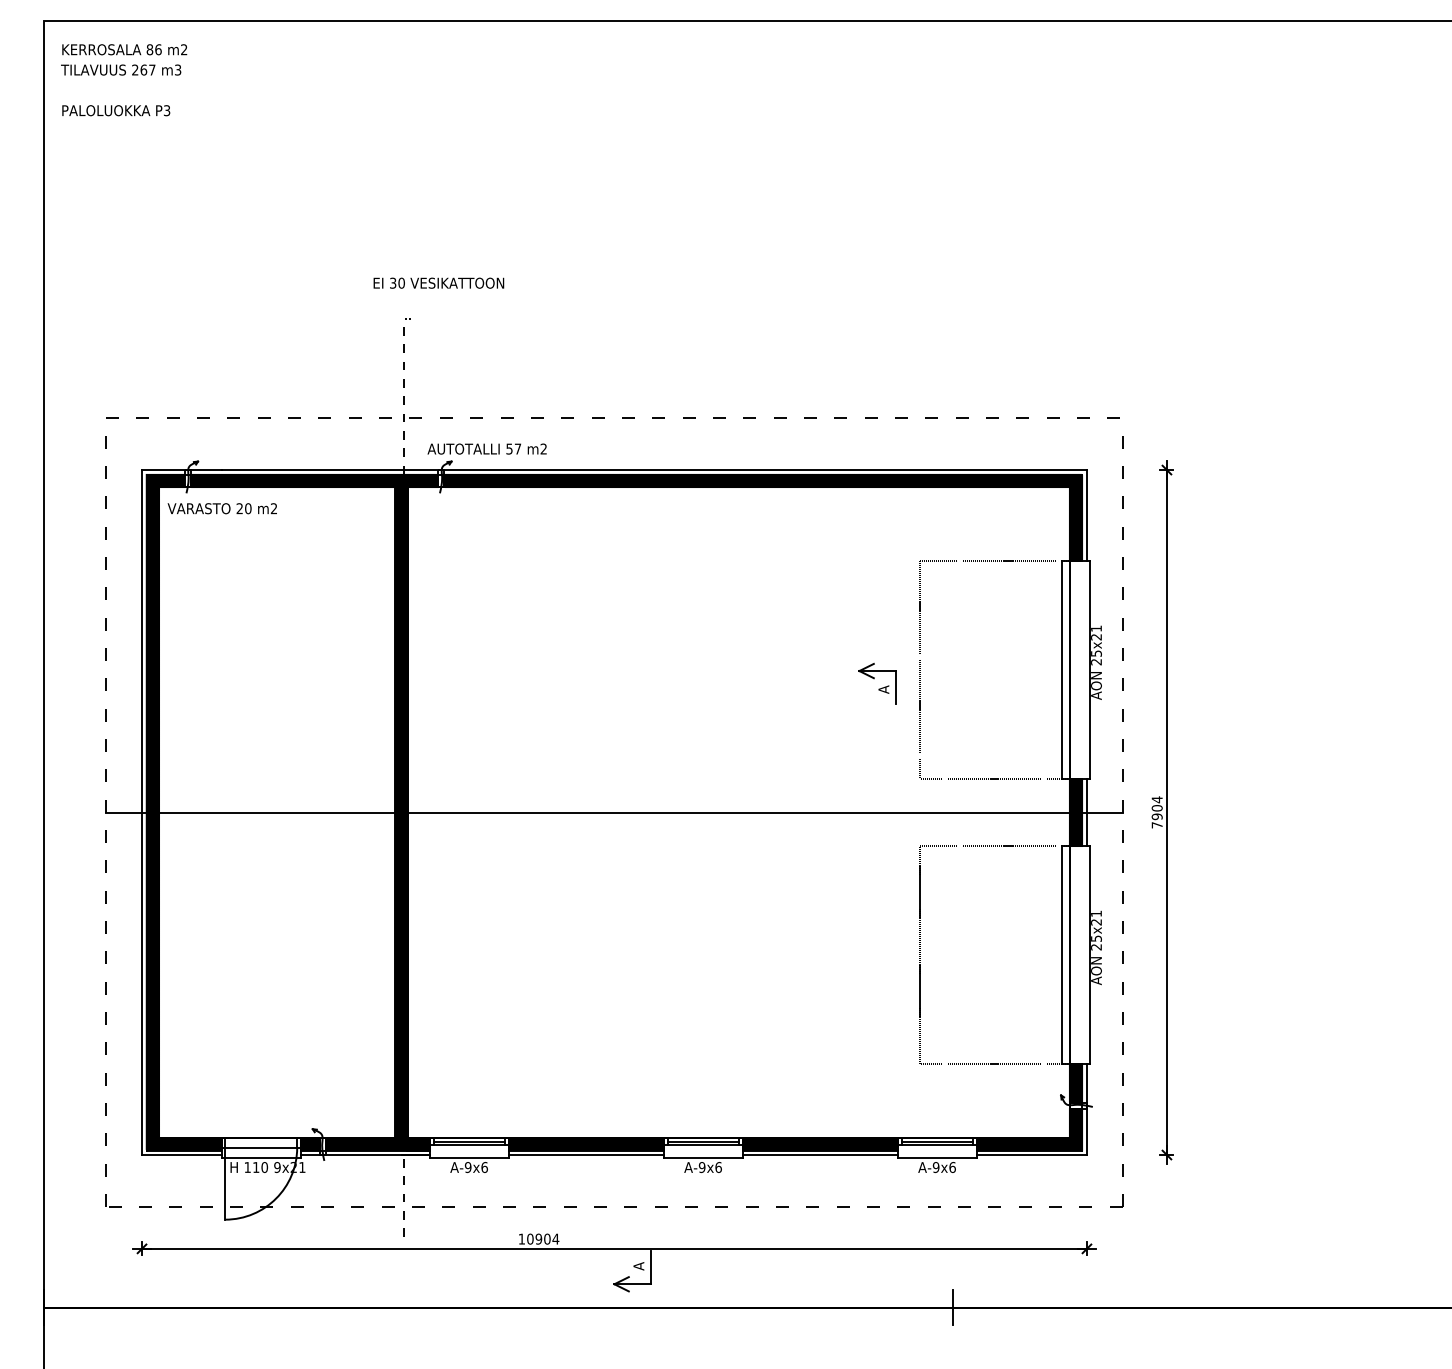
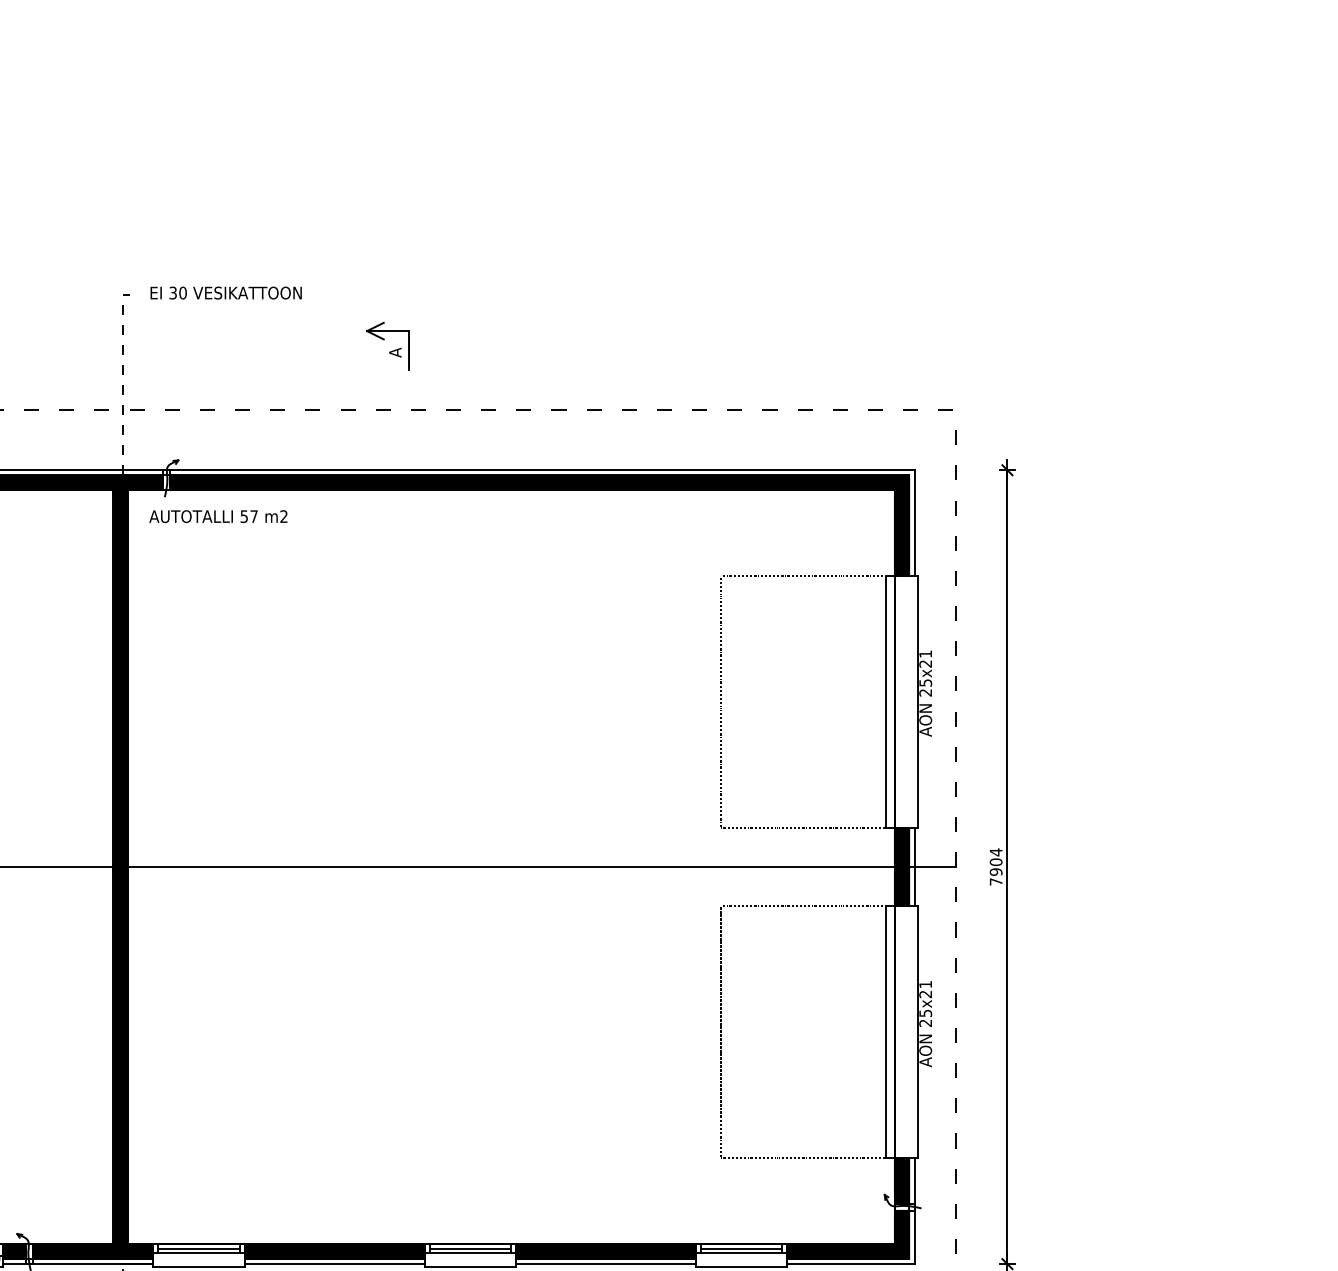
text: (438, 282) -> (225, 292), moved
text: (486, 448) -> (217, 515), moved
part: (877, 683) -> (388, 345), moved

